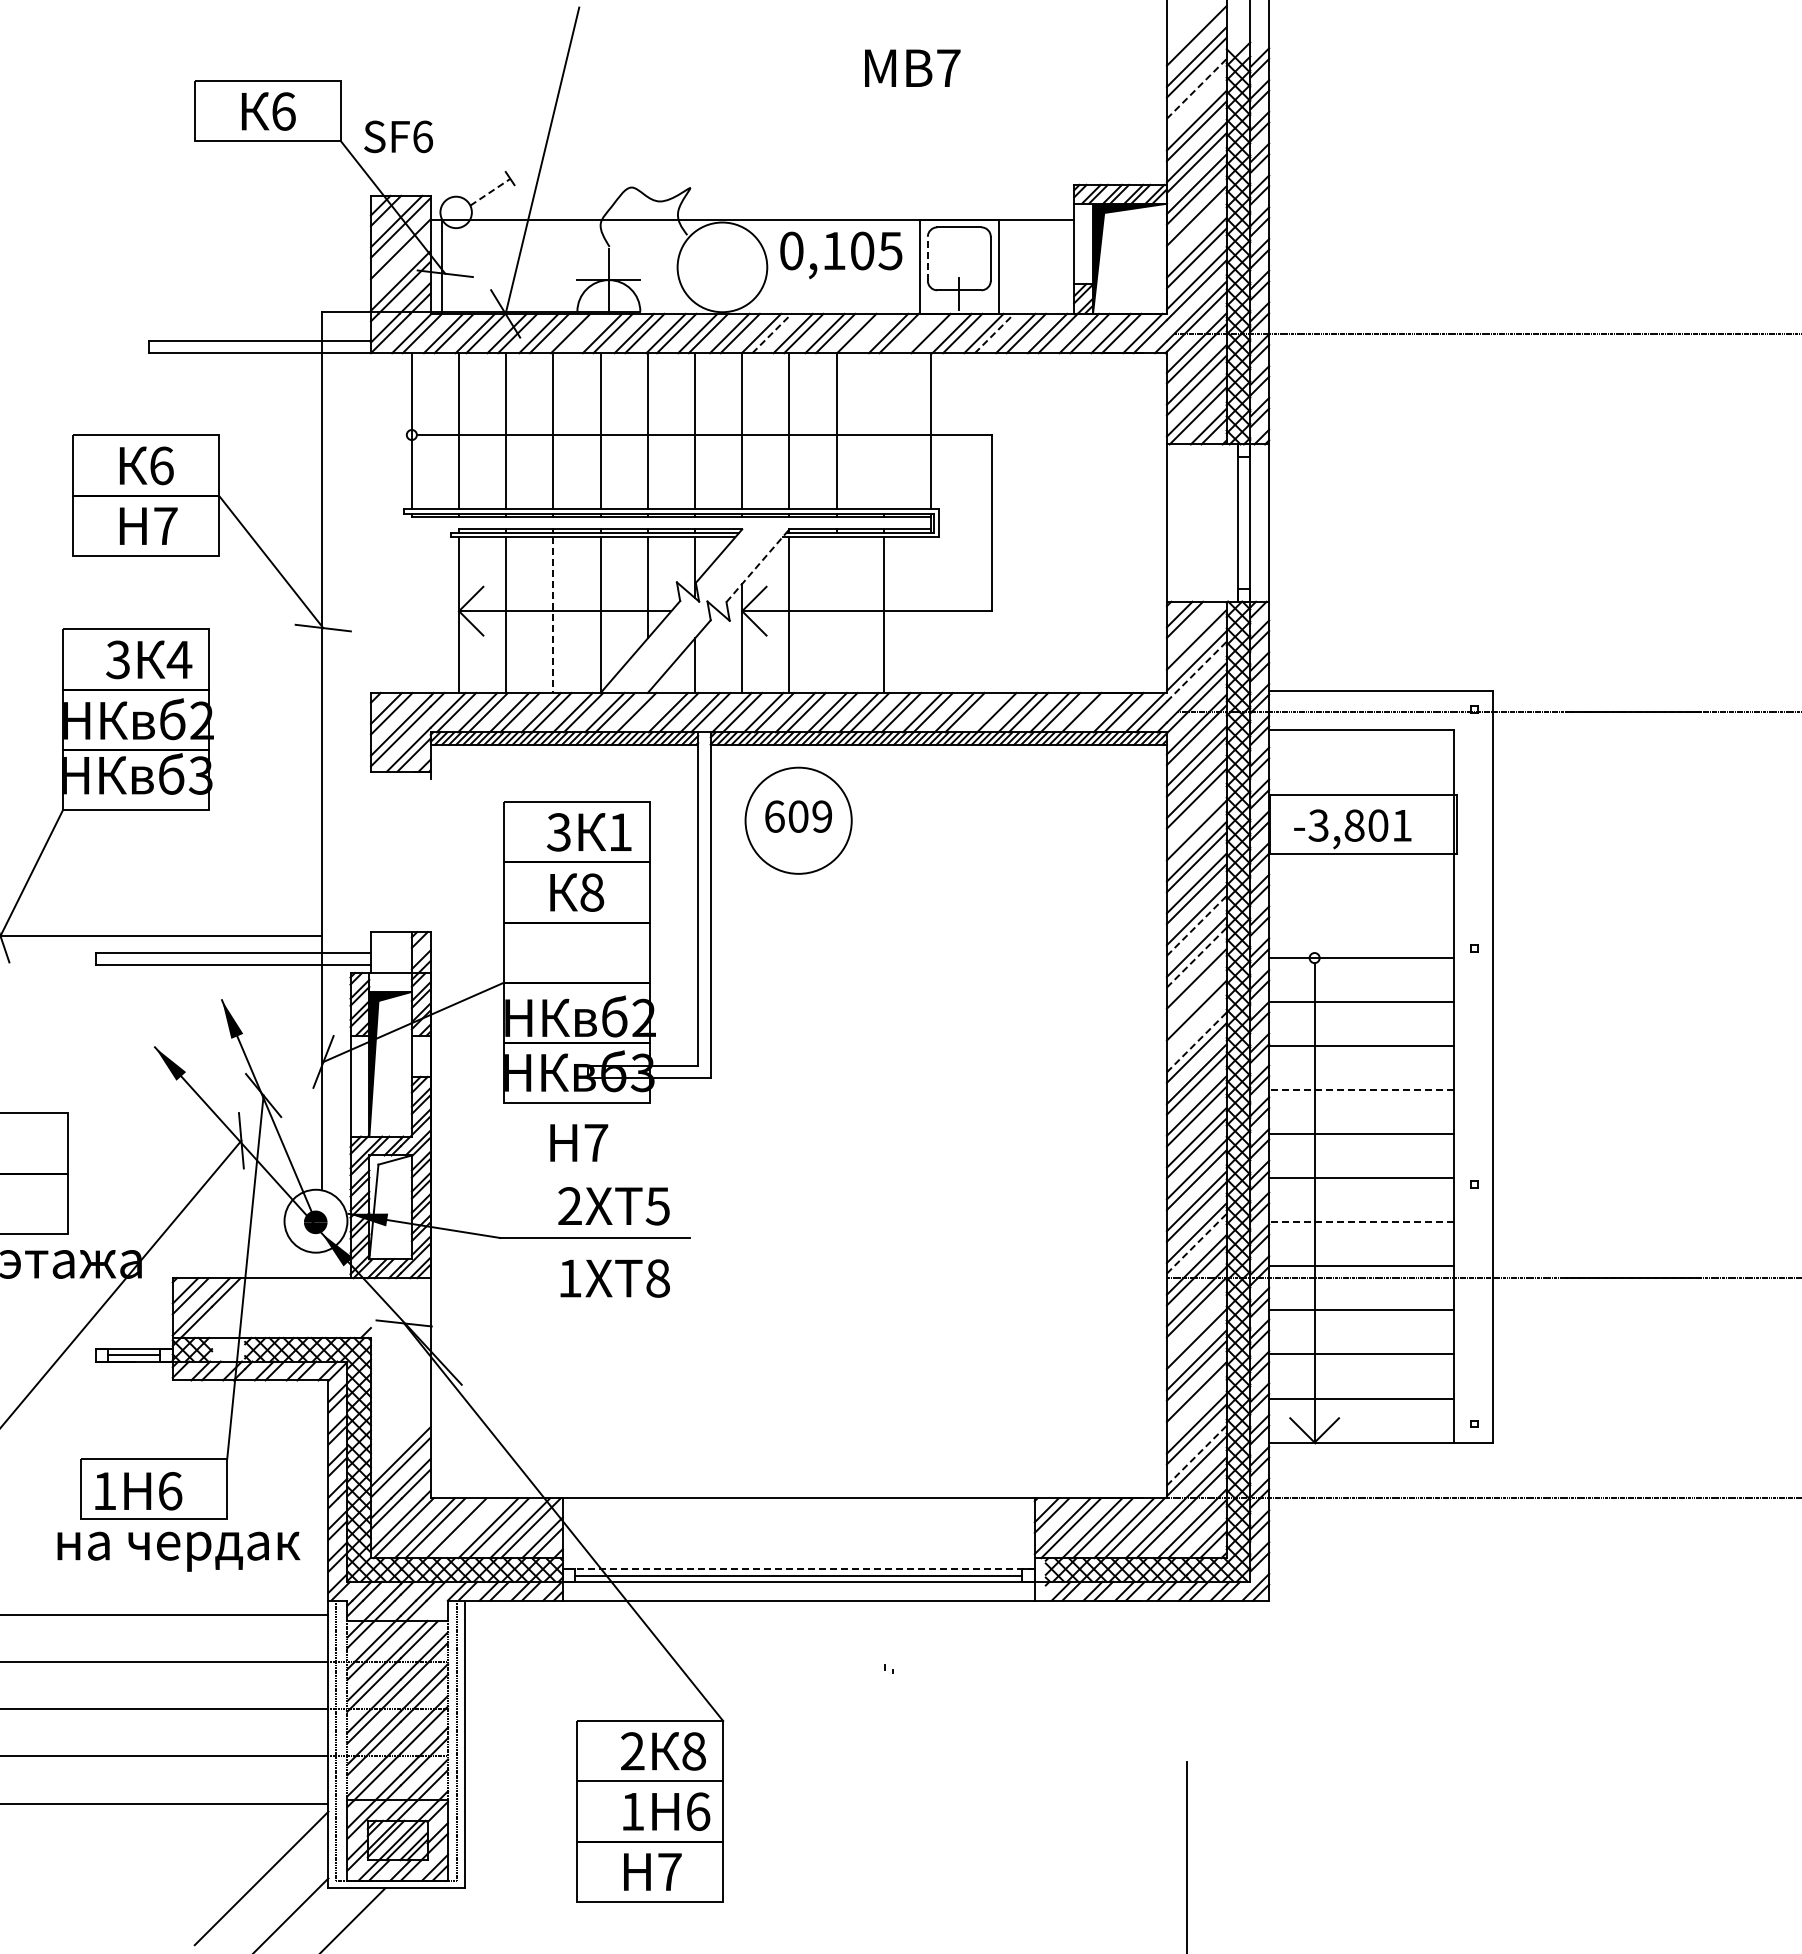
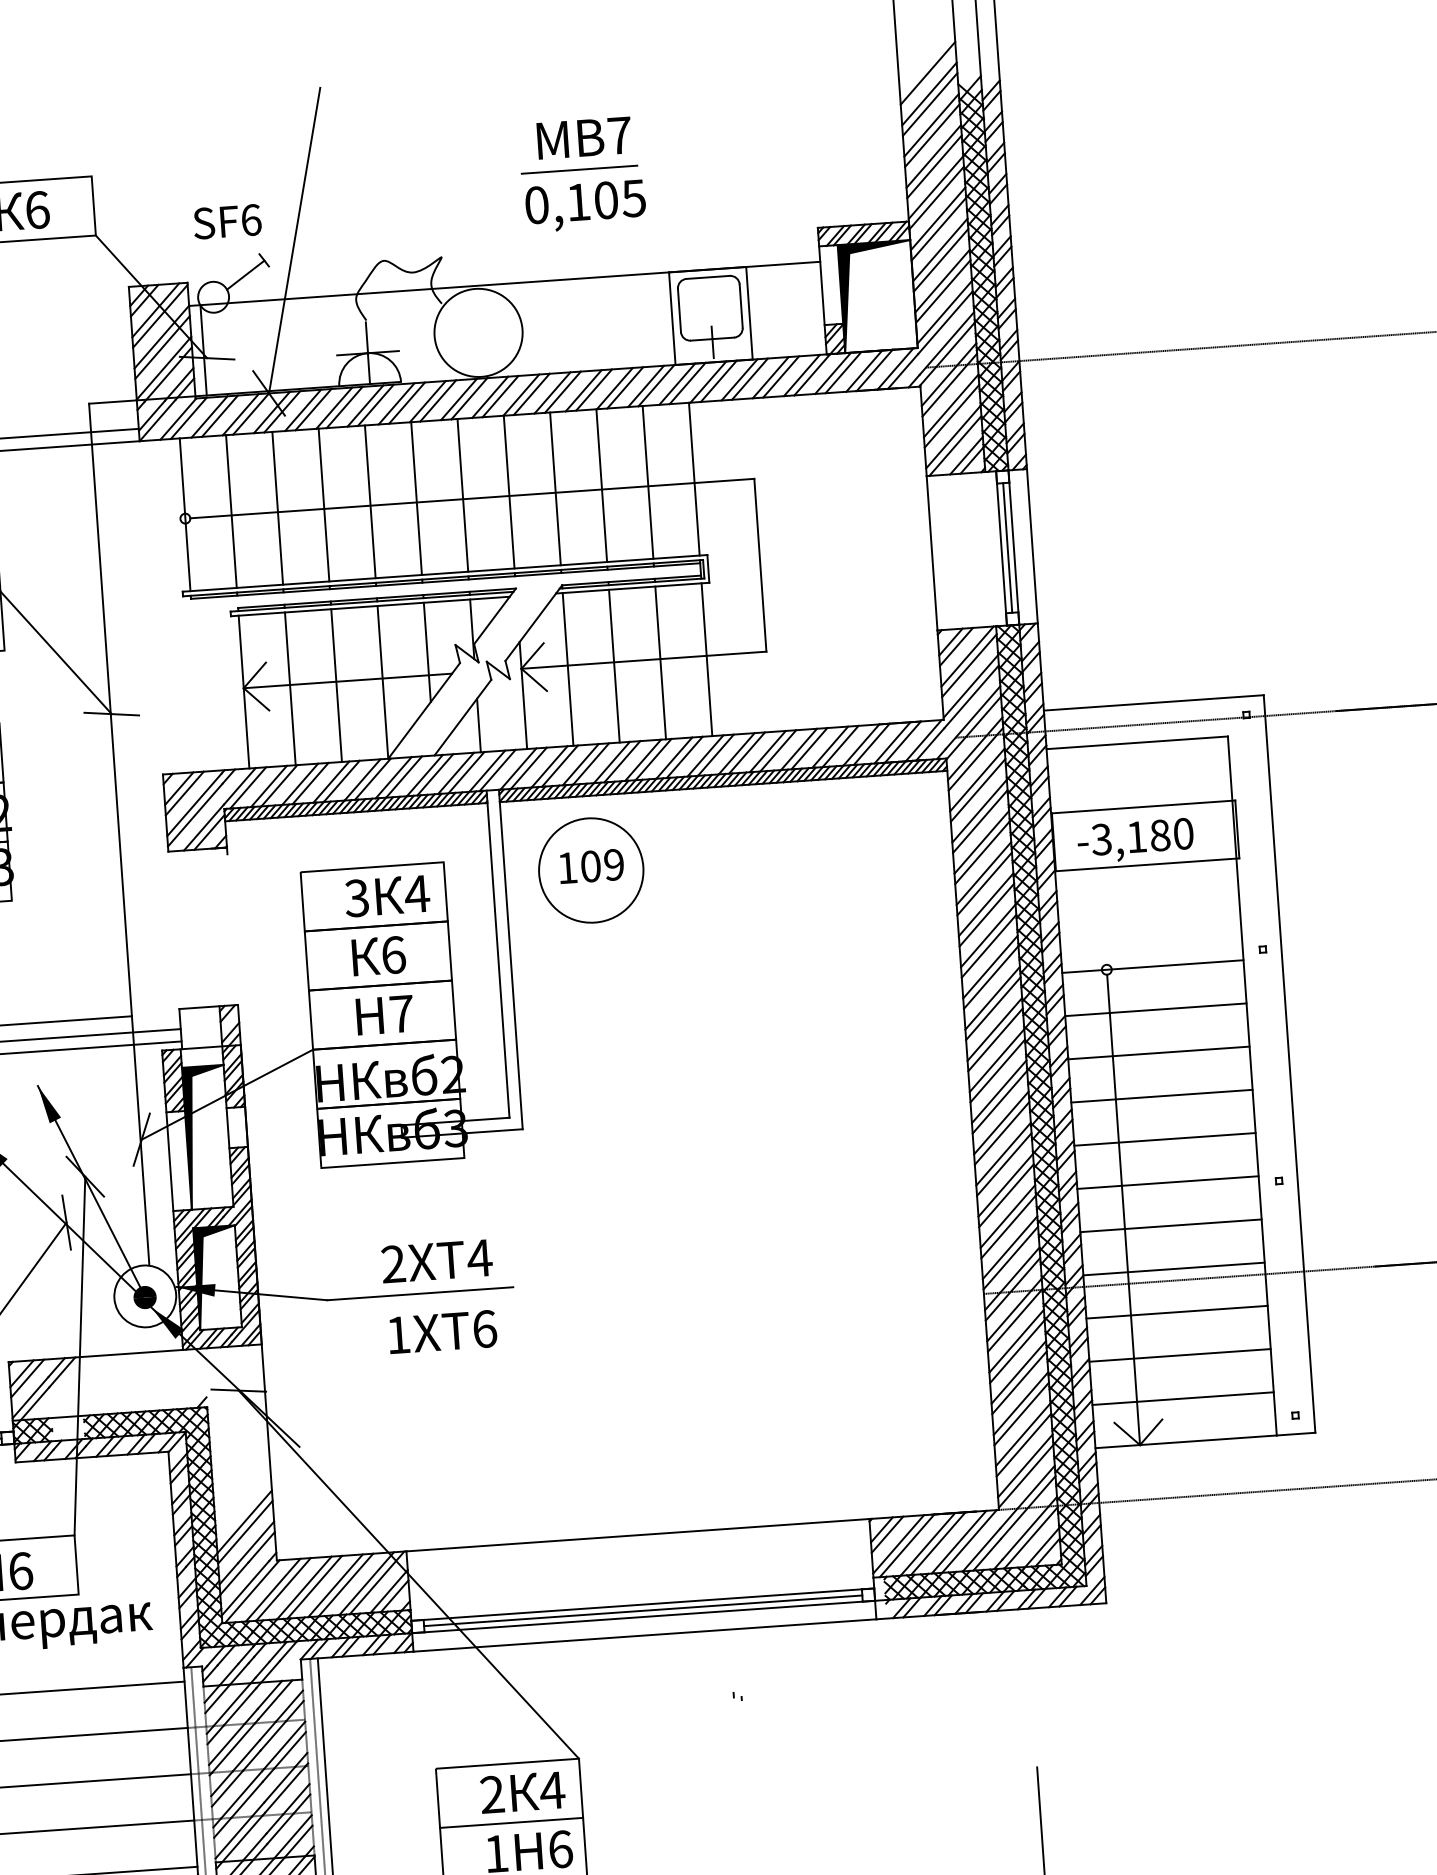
text: (912, 67) -> (584, 137), moved
line: (1197, 88) -> (932, 124), dashed -> solid
line: (1196, 99) -> (932, 135), added
line: (836, 109) -> (579, 170), added
text: (398, 136) -> (227, 221), moved
line: (490, 192) -> (245, 275), dashed -> solid
line: (1196, 226) -> (940, 260), added
text: (841, 254) -> (585, 205), moved
line: (927, 258) -> (679, 310), dashed -> solid
line: (400, 259) -> (162, 347), added
line: (581, 333) -> (344, 407), added
line: (772, 333) -> (532, 394), dashed -> solid
line: (867, 333) -> (625, 387), added
line: (920, 333) -> (677, 384), added
line: (994, 333) -> (749, 379), dashed -> solid
line: (883, 430) -> (647, 481), added
line: (1244, 523) -> (1008, 548), added
line: (758, 565) -> (534, 622), dashed -> solid
line: (553, 615) -> (336, 685), dashed -> solid
line: (836, 615) -> (614, 666), added
line: (930, 615) -> (706, 660), added
line: (1195, 630) -> (967, 656), added
line: (1197, 671) -> (972, 696), dashed -> solid
line: (646, 712) -> (434, 774), added
line: (985, 712) -> (767, 751), added
line: (1091, 712) -> (871, 744), added
text: (774, 816) -> (567, 867), 609 -> 109
line: (1196, 819) -> (981, 841), added
text: (1378, 825) -> (1160, 835), -3,801 -> -3,180
text: (620, 831) -> (417, 893), 1 -> 4
text: (592, 892) -> (393, 955), 8 -> 6
line: (1197, 925) -> (989, 945), dashed -> solid
line: (1197, 957) -> (991, 977), dashed -> solid
line: (1196, 989) -> (993, 1008), added
line: (1196, 1021) -> (995, 1040), added
line: (1197, 1042) -> (997, 1060), dashed -> solid
line: (1361, 1090) -> (1161, 1096), dashed -> solid
text: (579, 1142) -> (385, 1014), moved
text: (657, 1206) -> (479, 1258), 5 -> 4
fill: (390, 1207) -> (217, 1277), added
line: (1361, 1222) -> (1170, 1225), dashed -> solid
line: (1197, 1243) -> (1011, 1257), dashed -> solid
text: (658, 1278) -> (485, 1329), 8 -> 6
line: (1196, 1328) -> (1016, 1341), added
line: (1196, 1402) -> (1021, 1413), added
line: (1197, 1455) -> (1026, 1465), dashed -> solid
line: (467, 1528) -> (314, 1587), added
line: (798, 1569) -> (642, 1604), dashed -> solid
text: (693, 1751) -> (551, 1790), 8 -> 4

